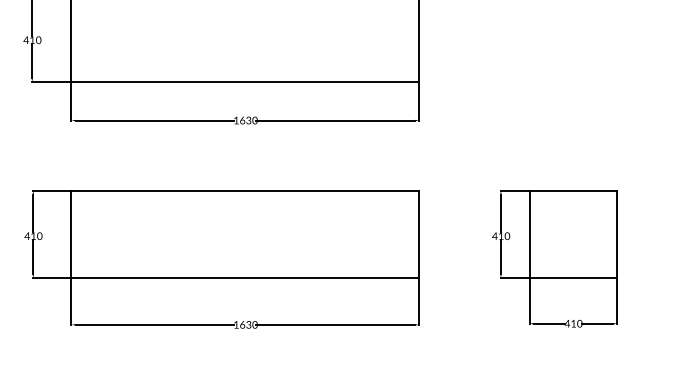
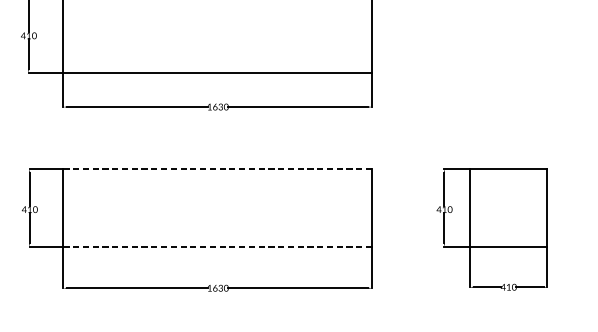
line: (245, 190) -> (217, 169), solid -> dashed
line: (245, 278) -> (217, 247), solid -> dashed

